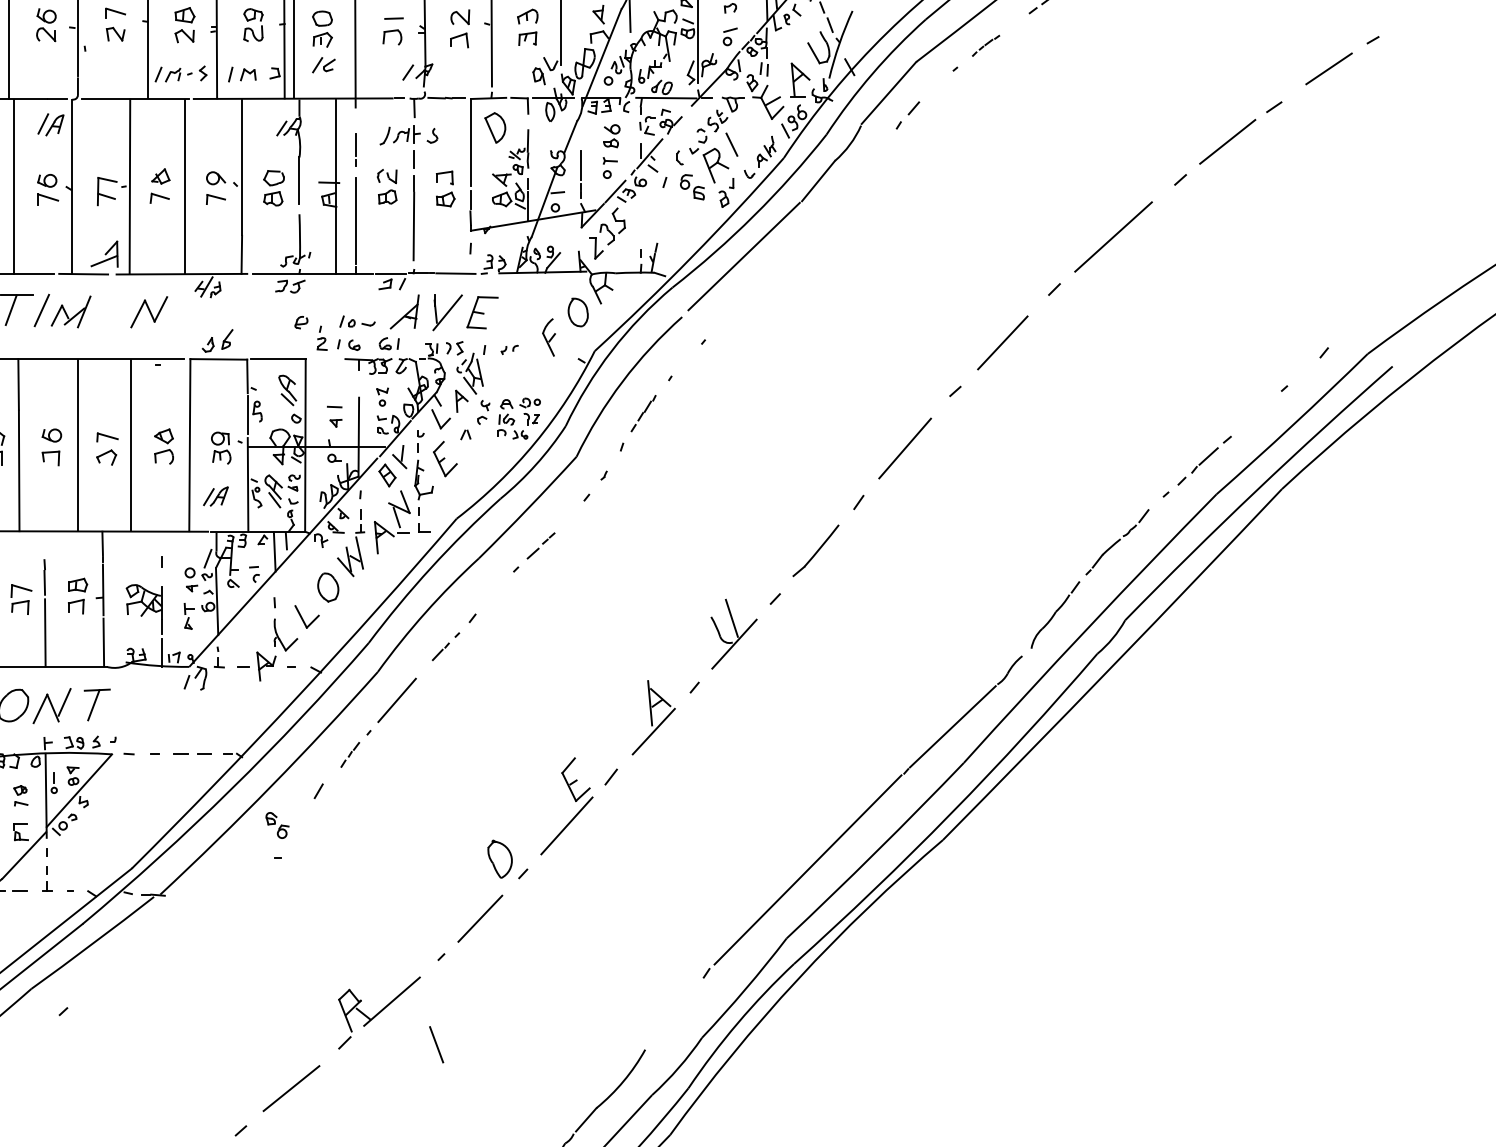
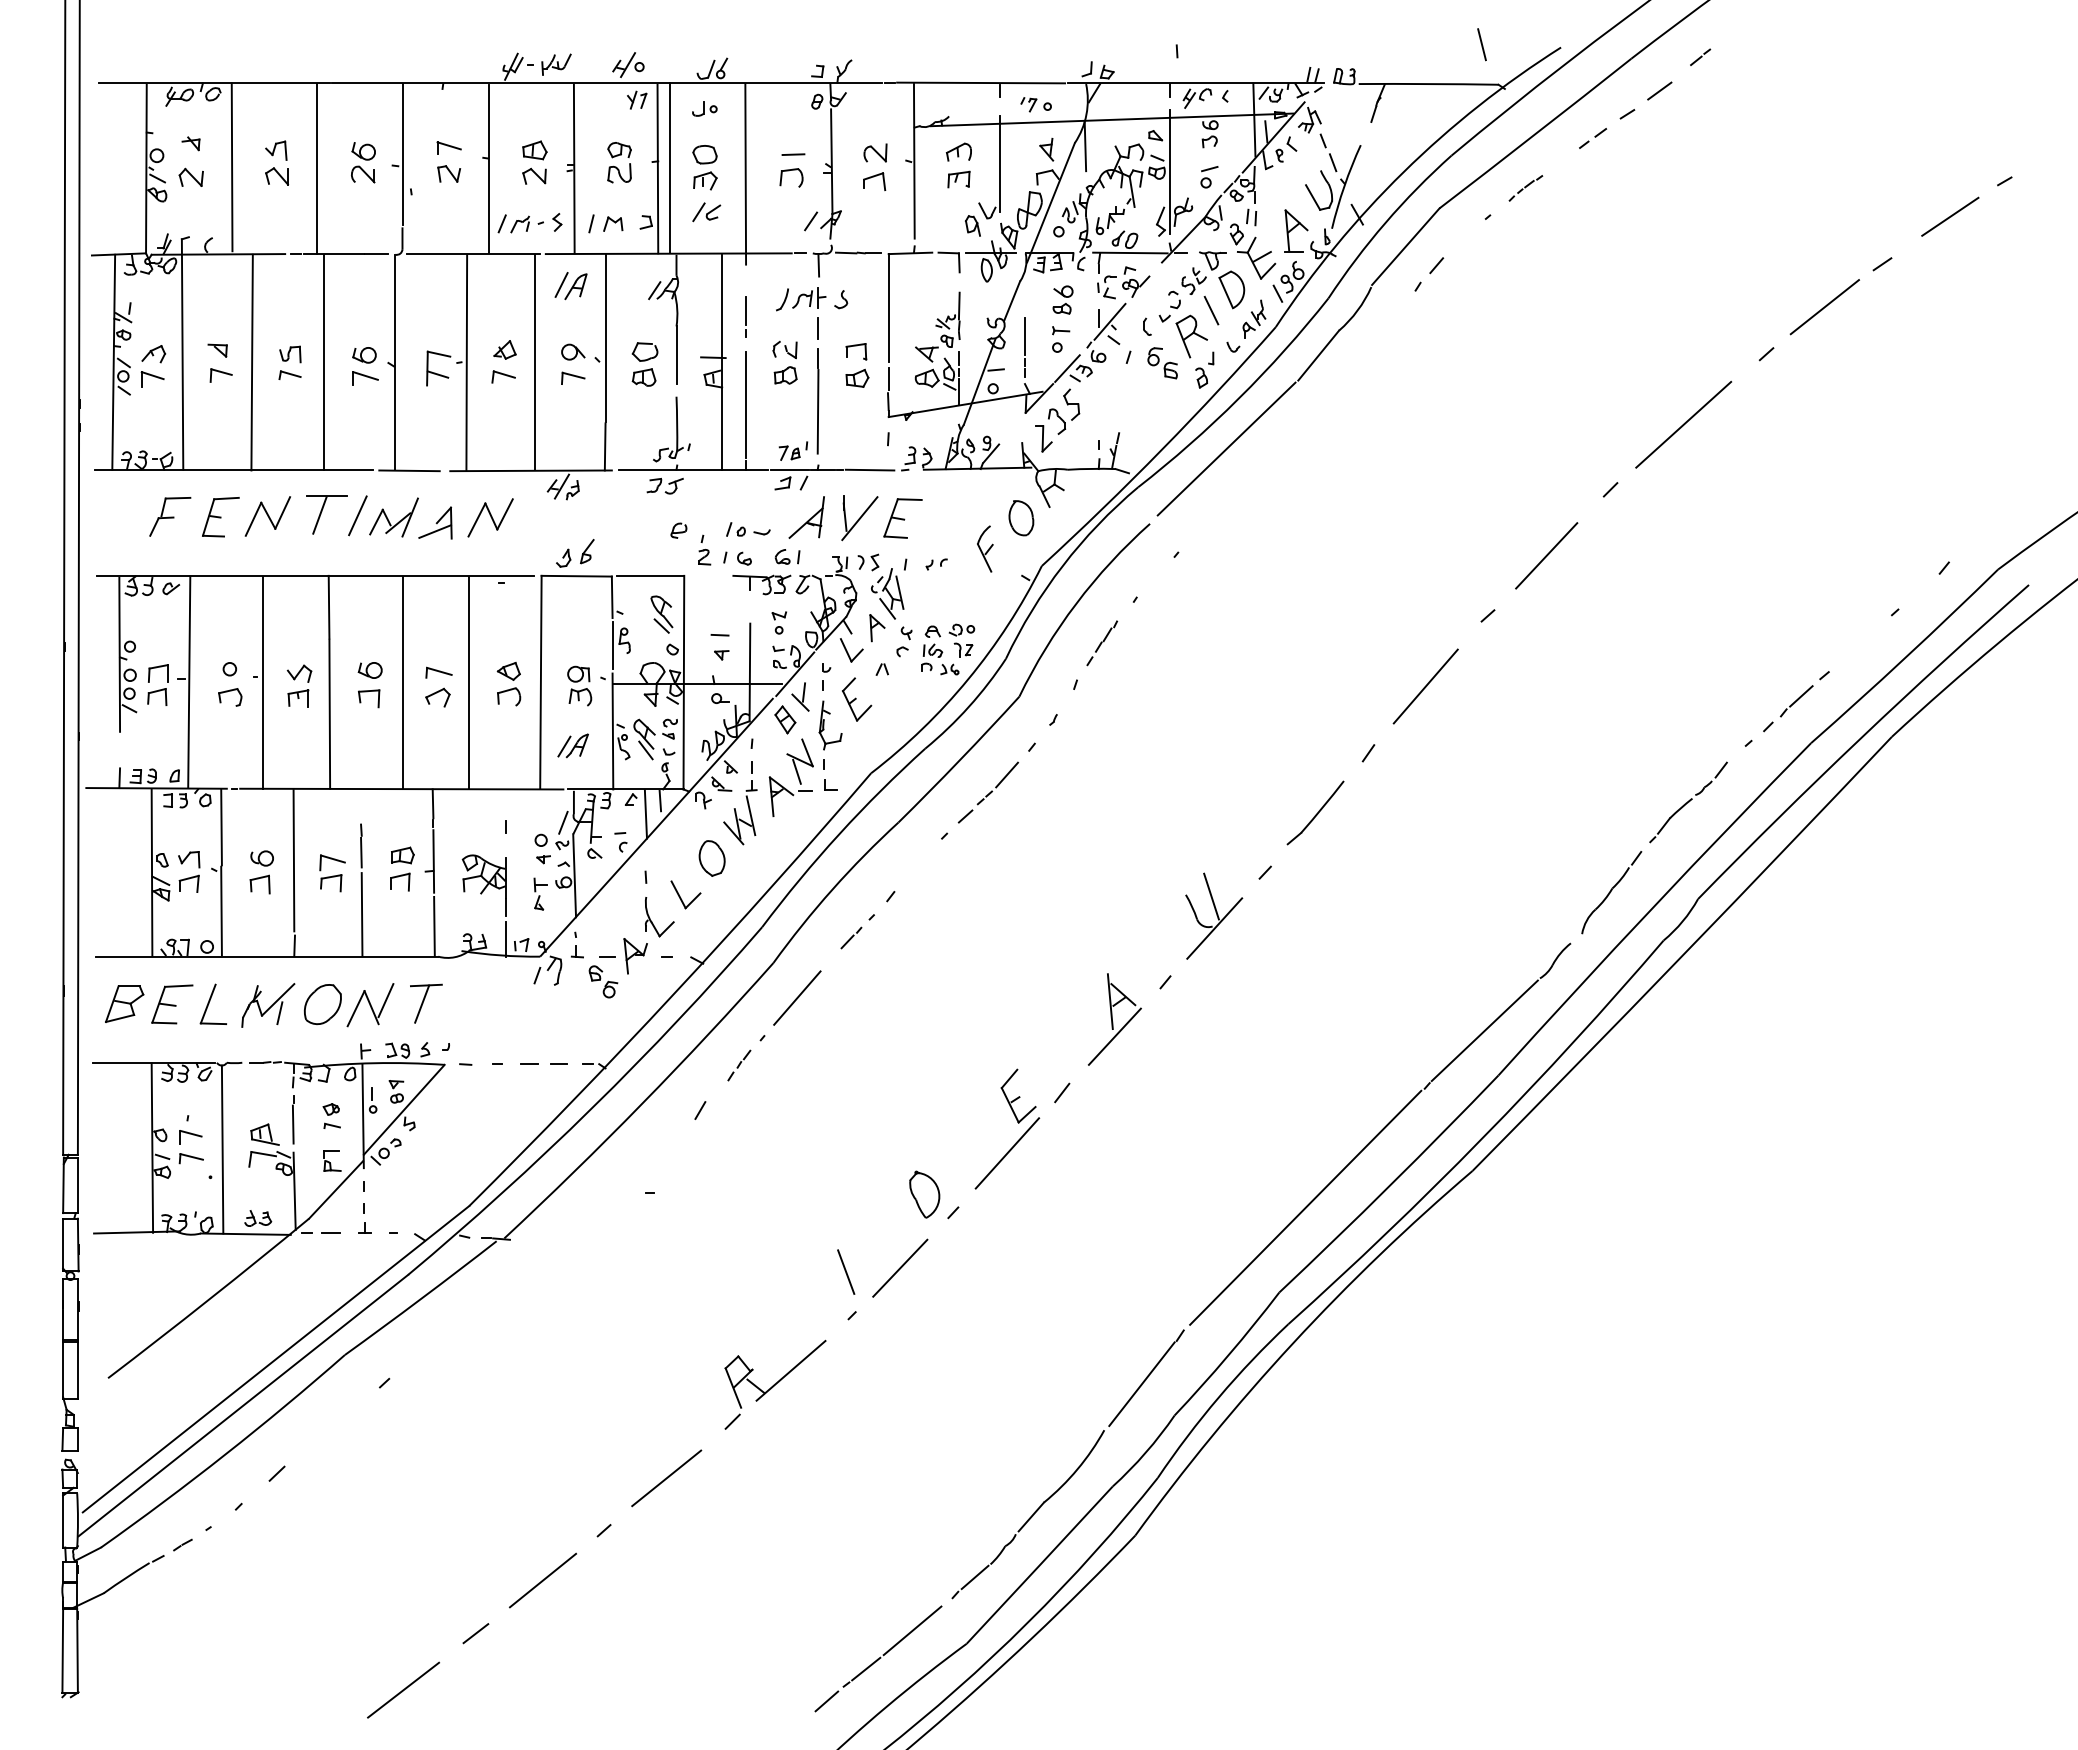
part: (50, 125) -> (570, 286), moved
part: (495, 127) -> (1231, 289), moved
part: (104, 253) -> (435, 522), moved
part: (394, 257) -> (793, 450), added
line: (566, 519) -> (1006, 774), added
part: (277, 825) -> (603, 981), moved
line: (675, 1012) -> (1141, 1384), added
line: (436, 1044) -> (846, 1271), moved

